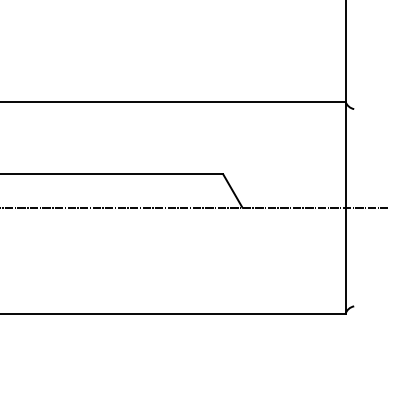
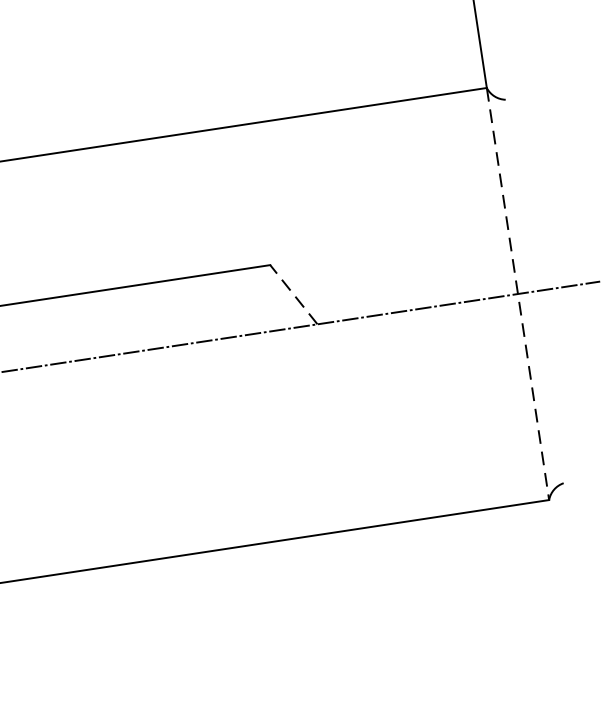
line: (232, 190) -> (293, 293), solid -> dashed
line: (345, 207) -> (517, 293), solid -> dashed

